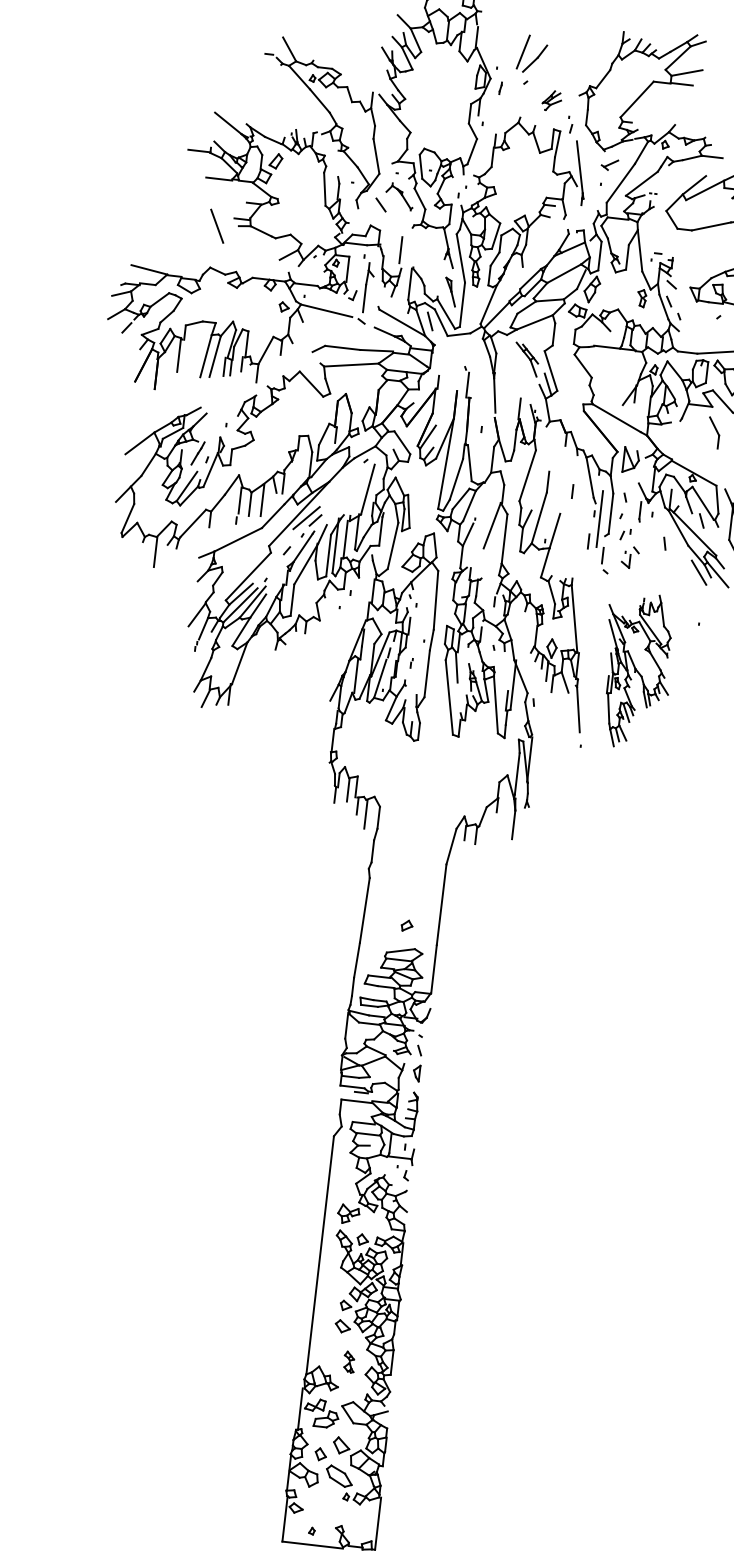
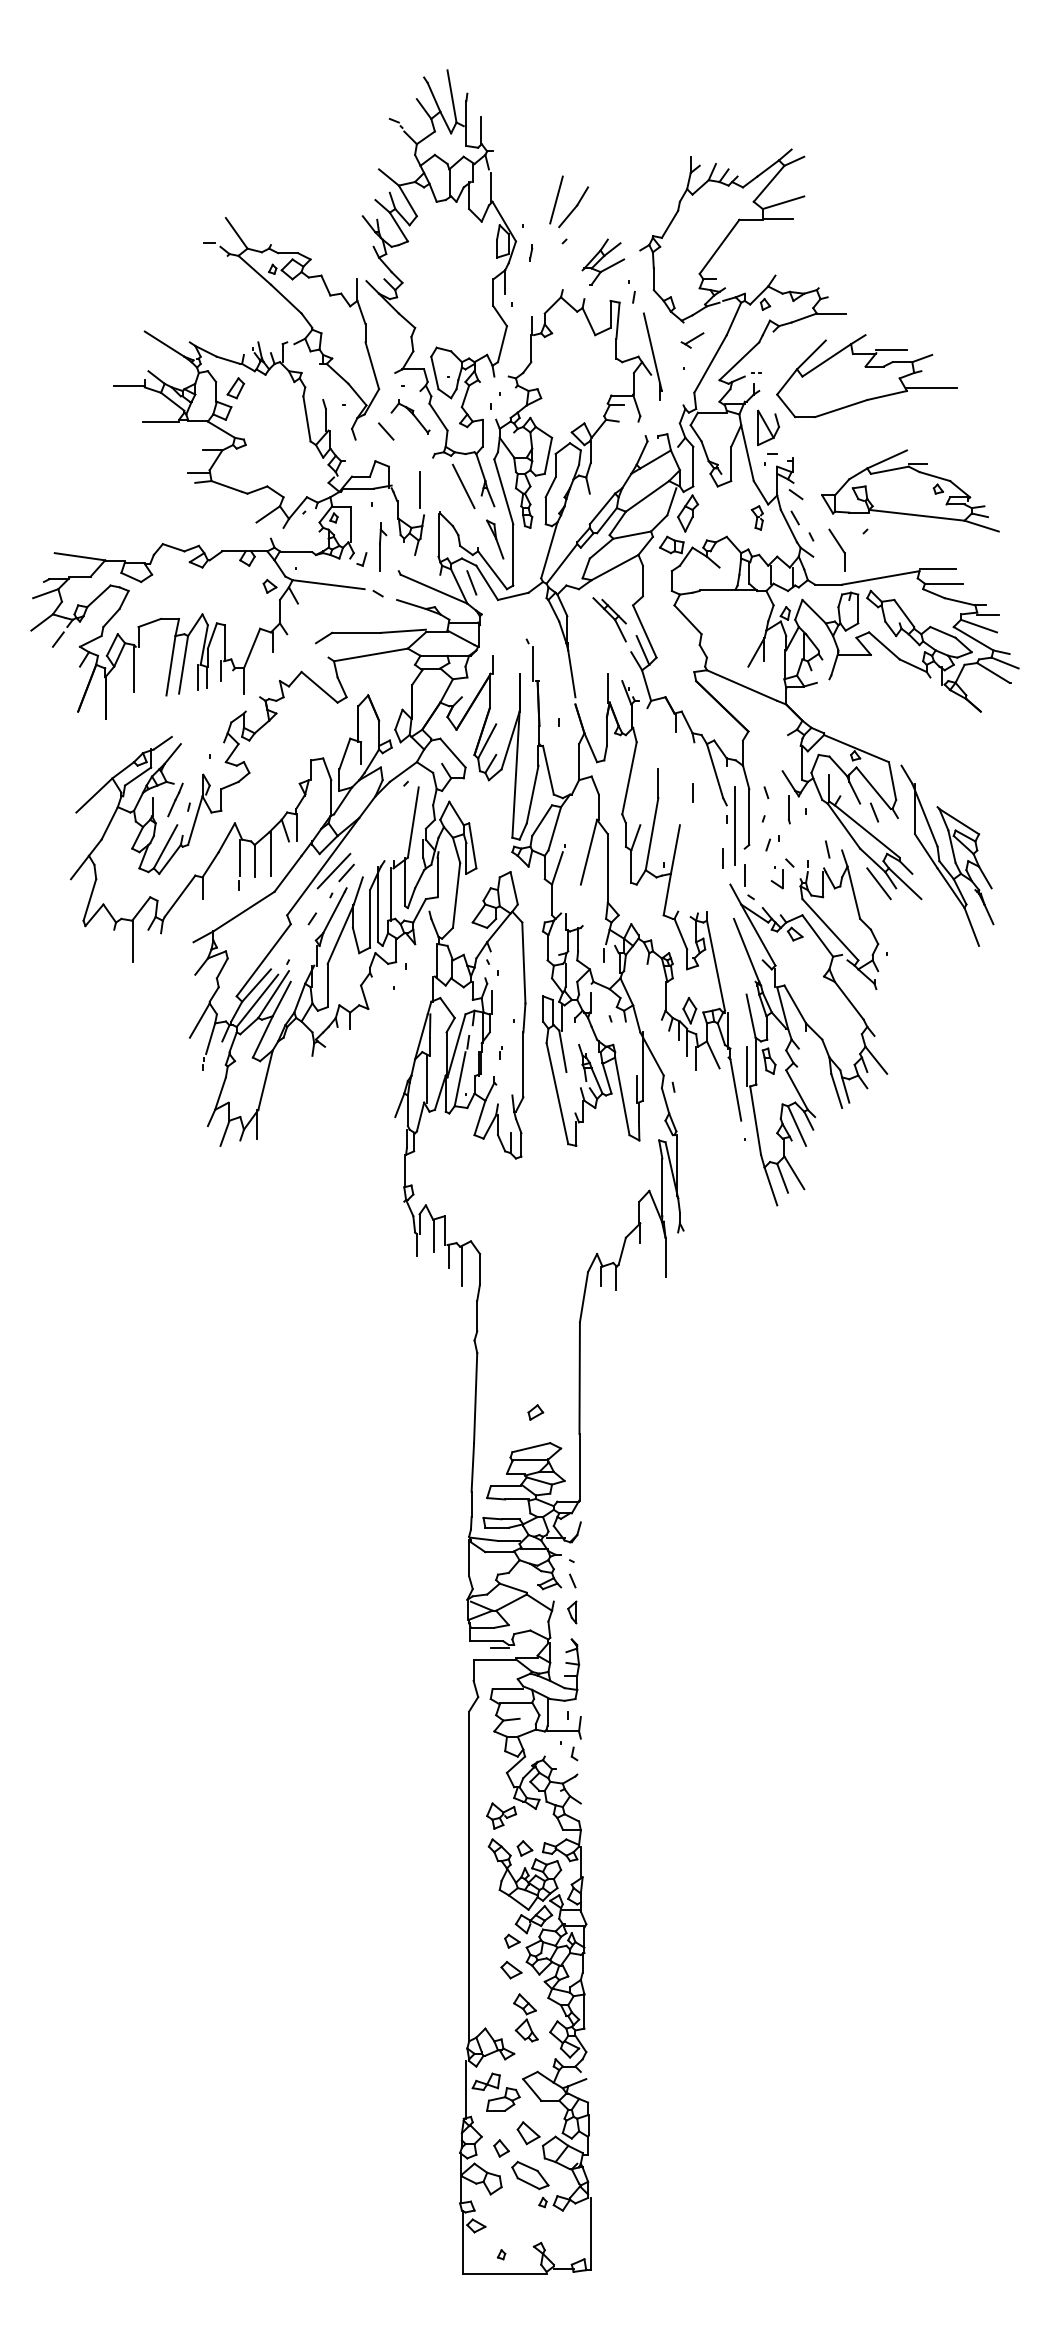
part: (552, 100) -> (603, 261), size x1.67
line: (217, 226) -> (463, 486), moved
part: (369, 287) -> (383, 546), size x0.71
part: (713, 432) -> (836, 549), moved
part: (631, 460) -> (768, 427), moved
part: (636, 670) -> (808, 1027), size x1.67
part: (349, 1361) -> (525, 2017), size x1.67

